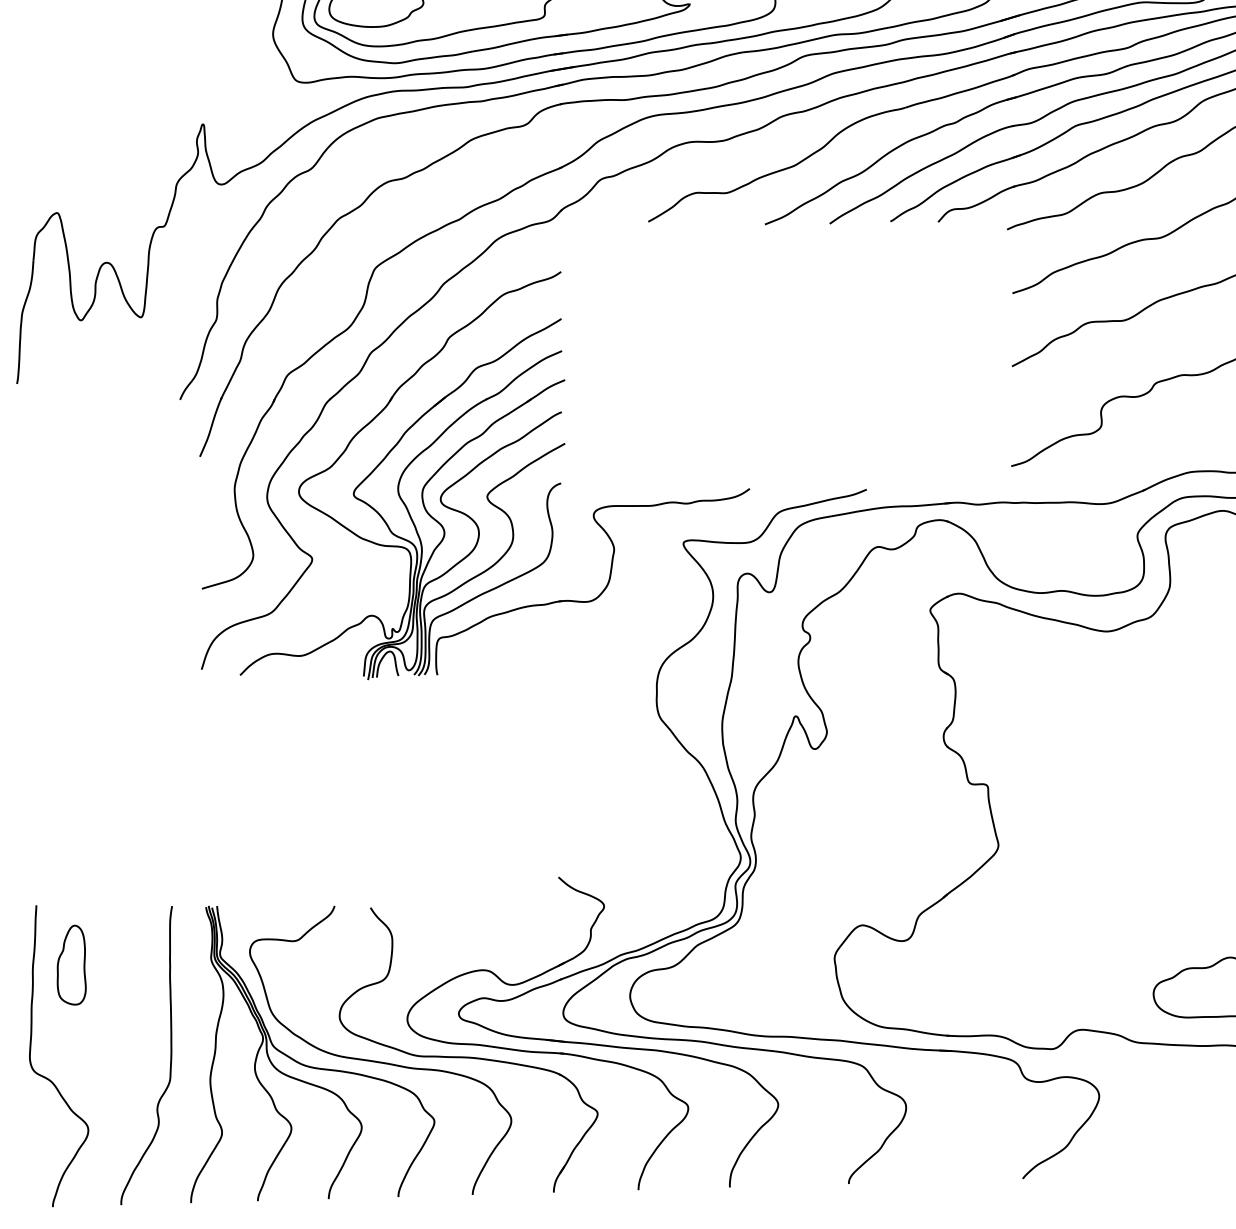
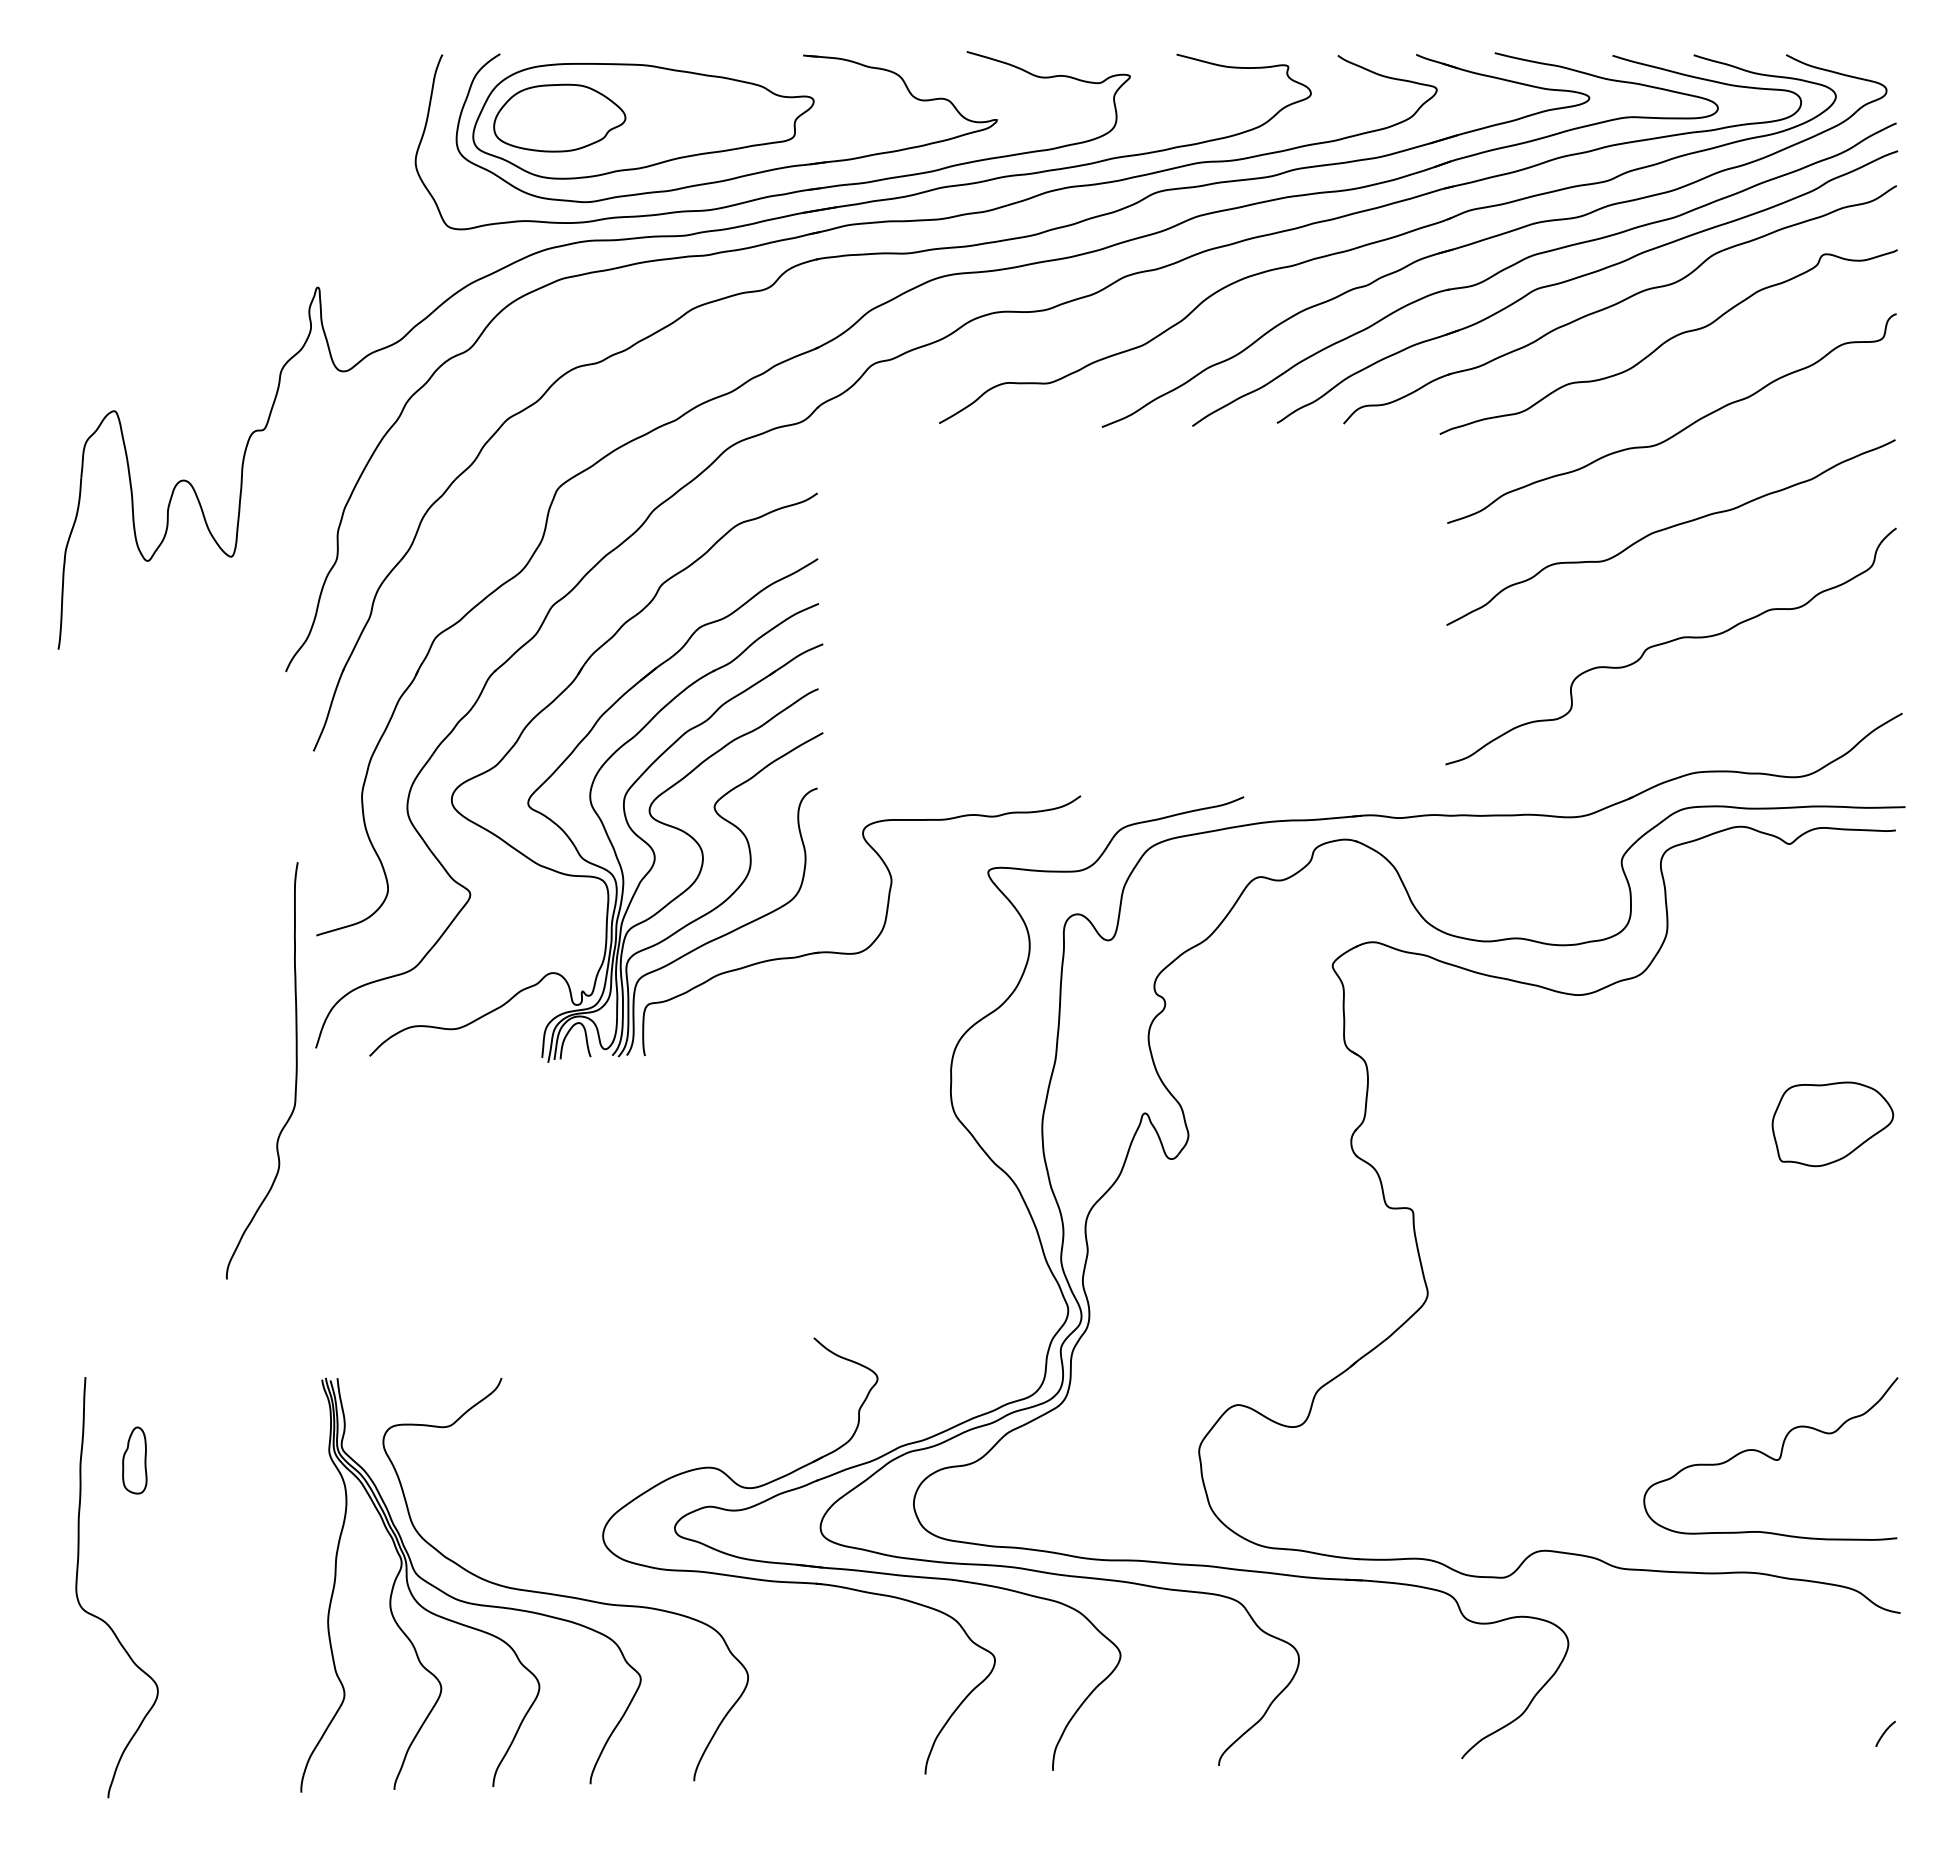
part: (71, 965) -> (134, 1460), size x0.6
curve: (170, 1055) -> (295, 1070), moved
part: (468, 1056) -> (688, 1588), removed

